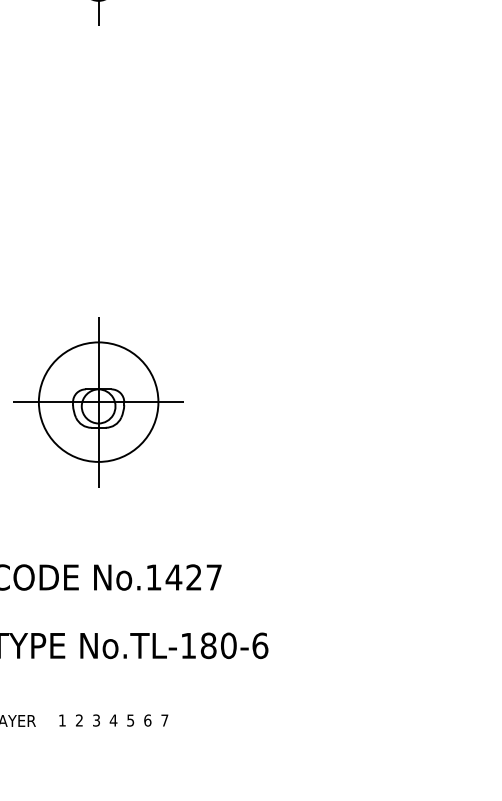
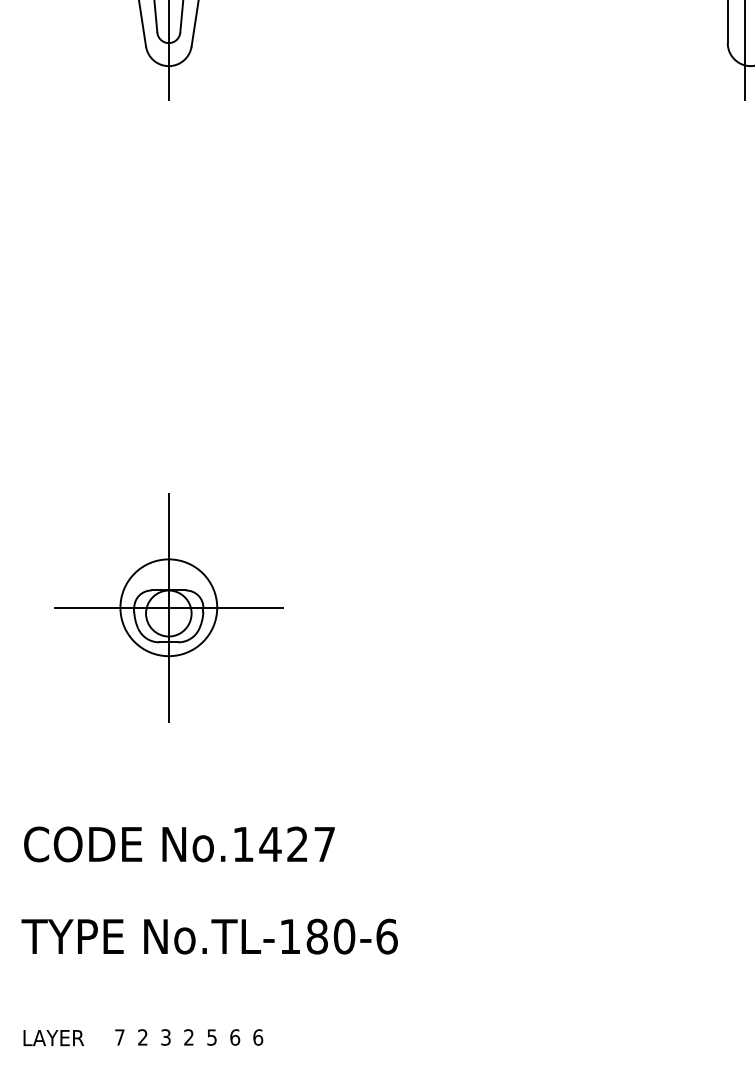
circle: (98, 401) -> (168, 607), size x0.6
text: (62, 720) -> (119, 1037), 1 -> 7
text: (113, 720) -> (188, 1037), 4 -> 2
text: (165, 720) -> (258, 1037), 7 -> 6

